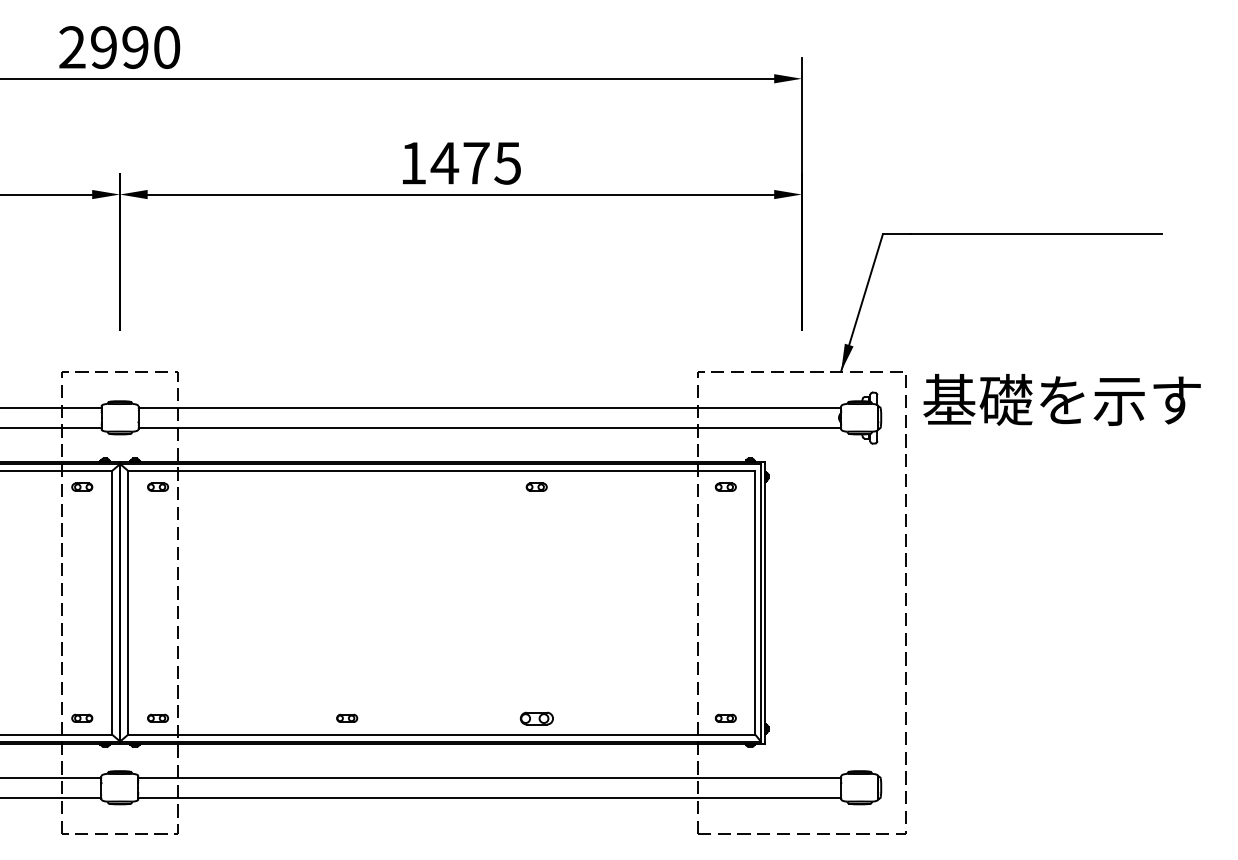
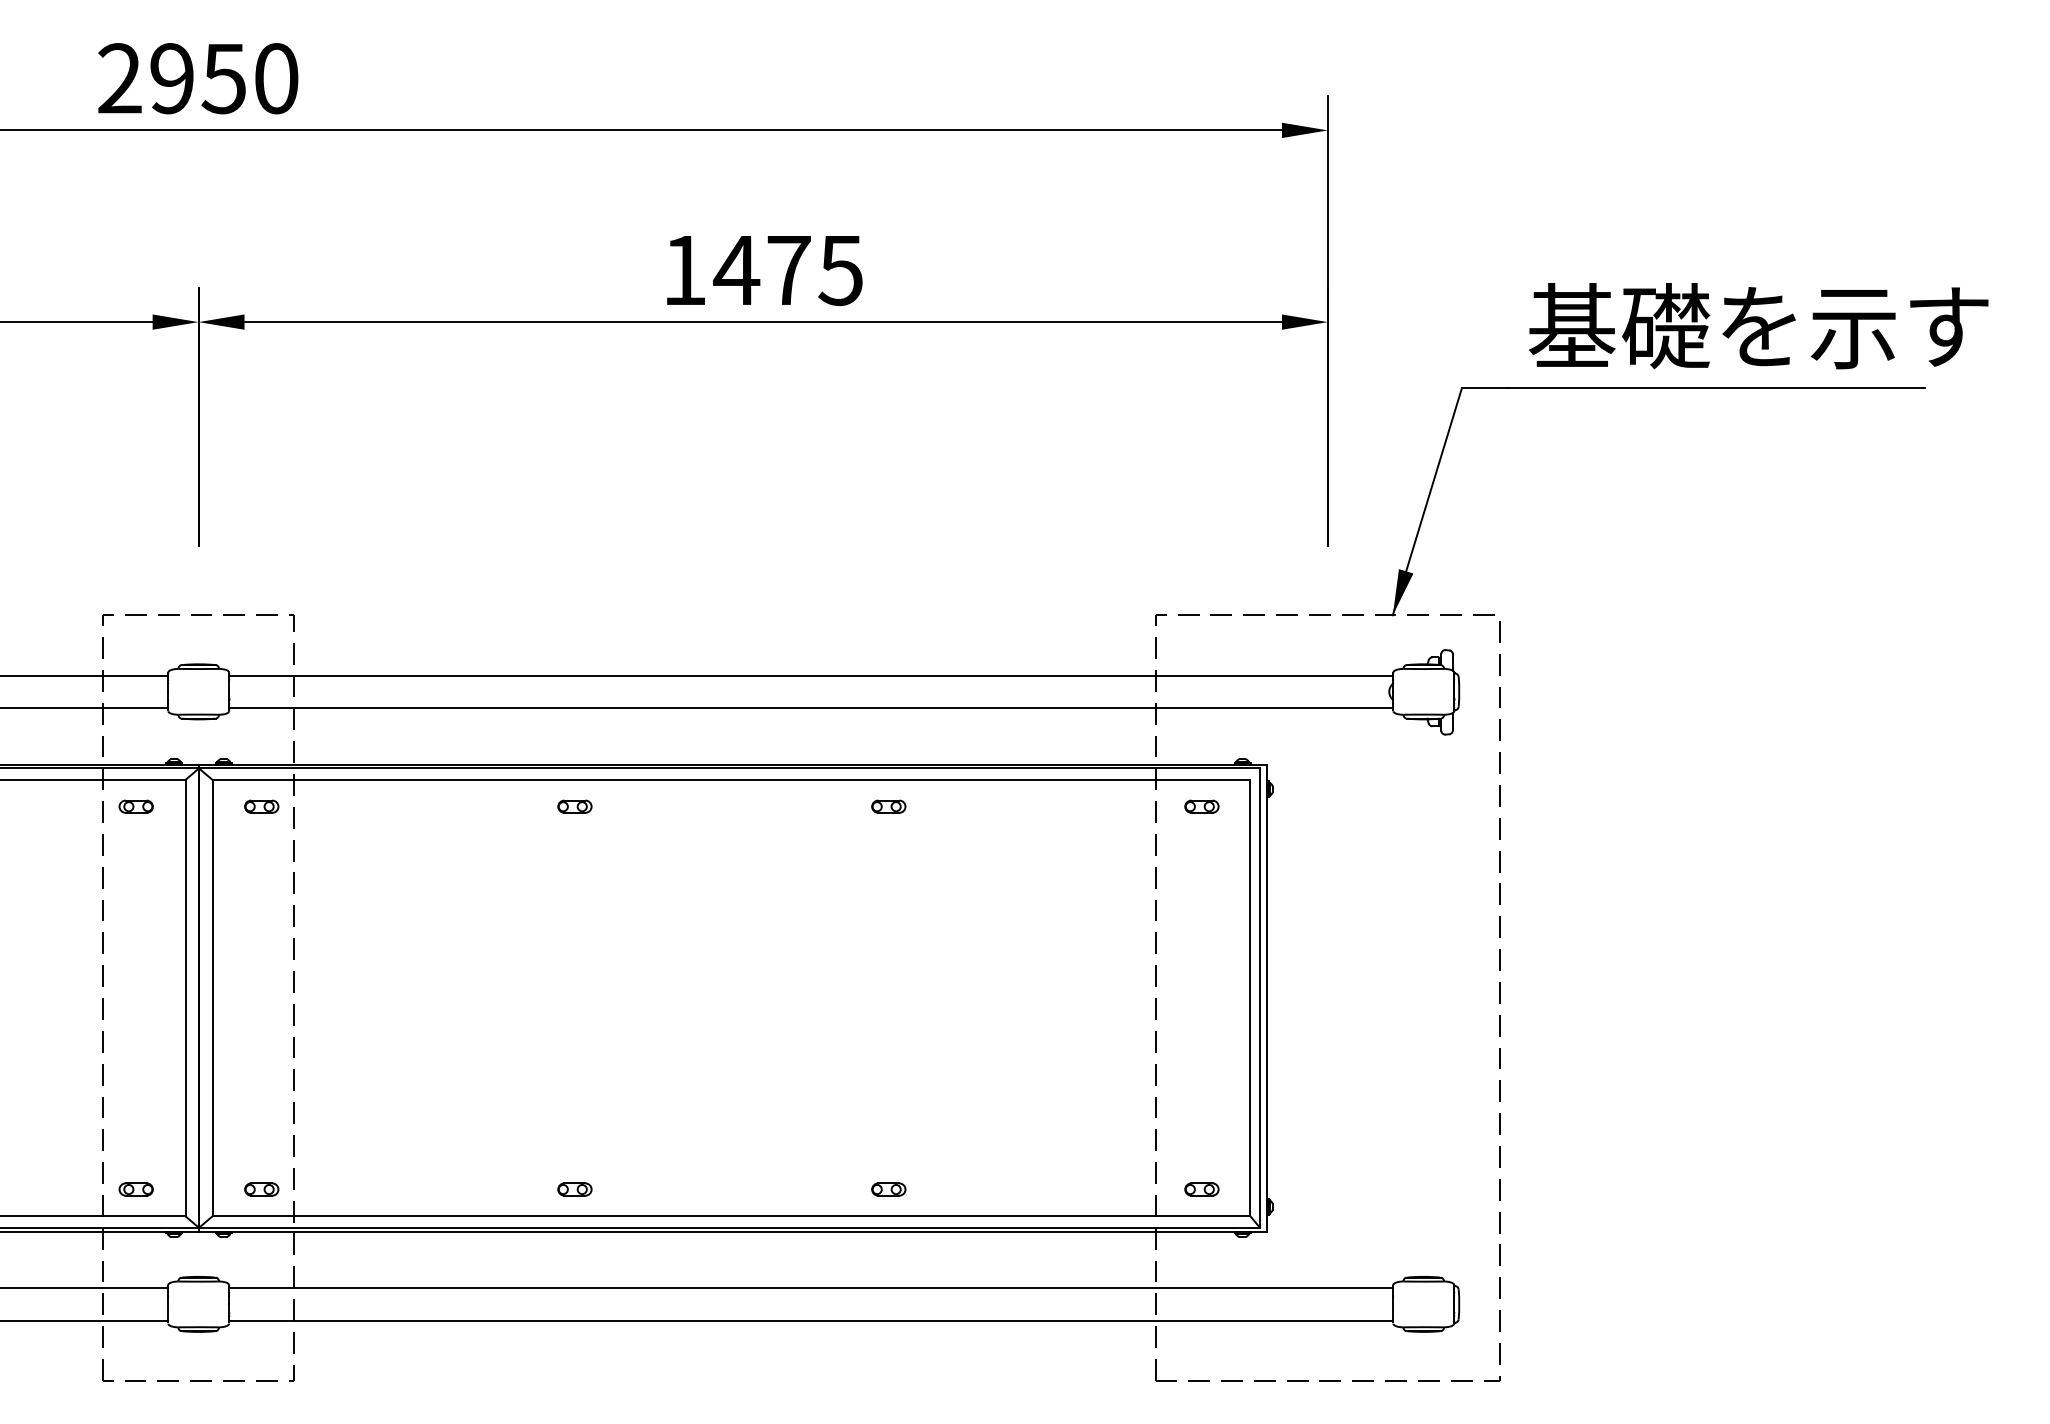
text: (134, 47) -> (222, 78), 2990 -> 2950
text: (1061, 399) -> (1757, 325), moved
part: (347, 486) -> (575, 805), added
part: (536, 717) -> (888, 1188), size x0.62

